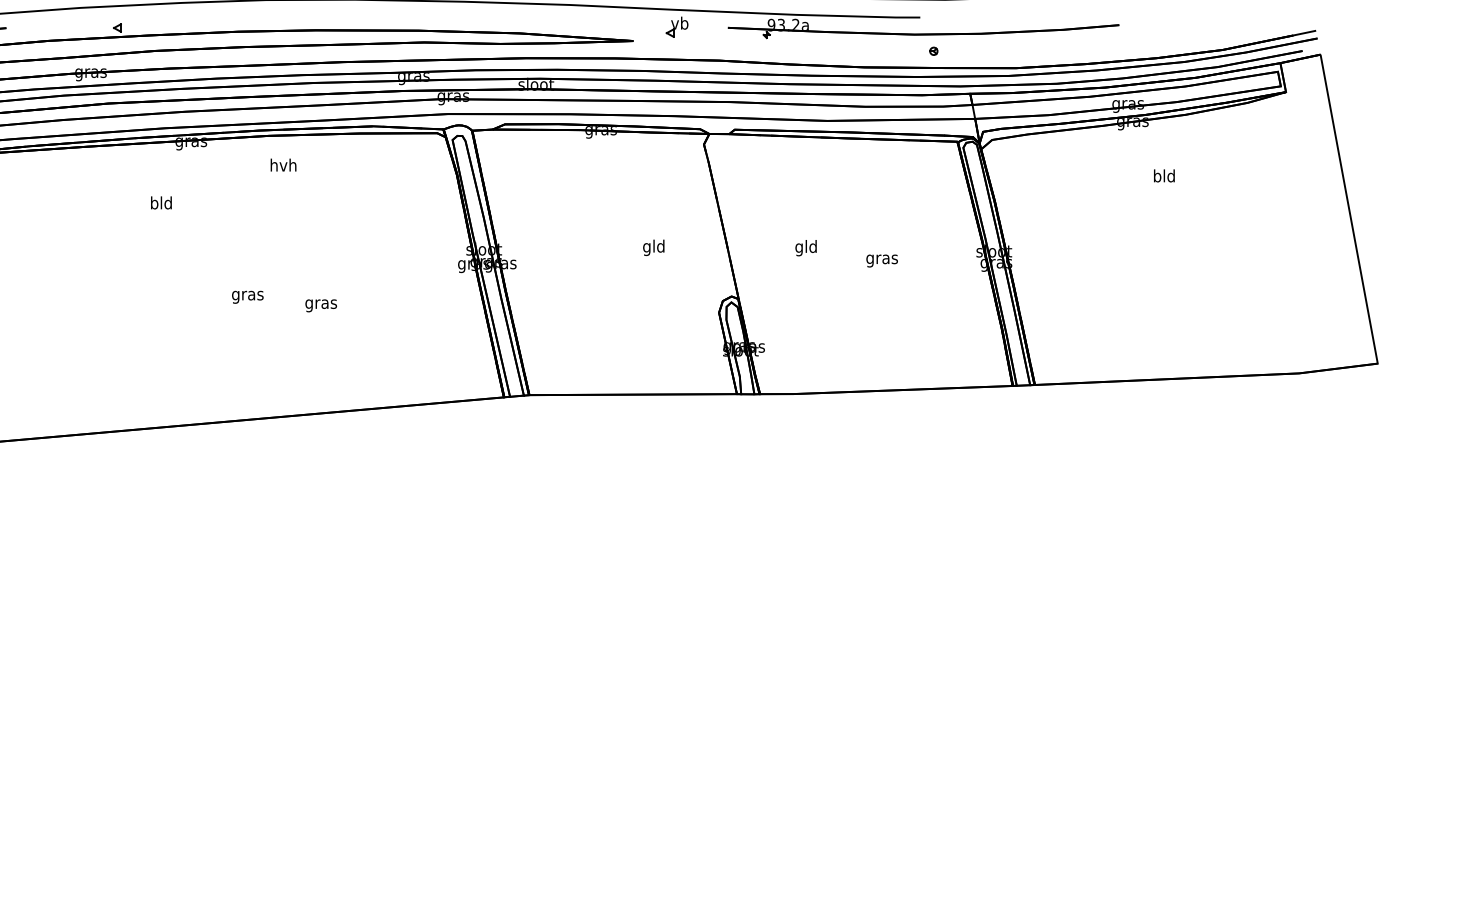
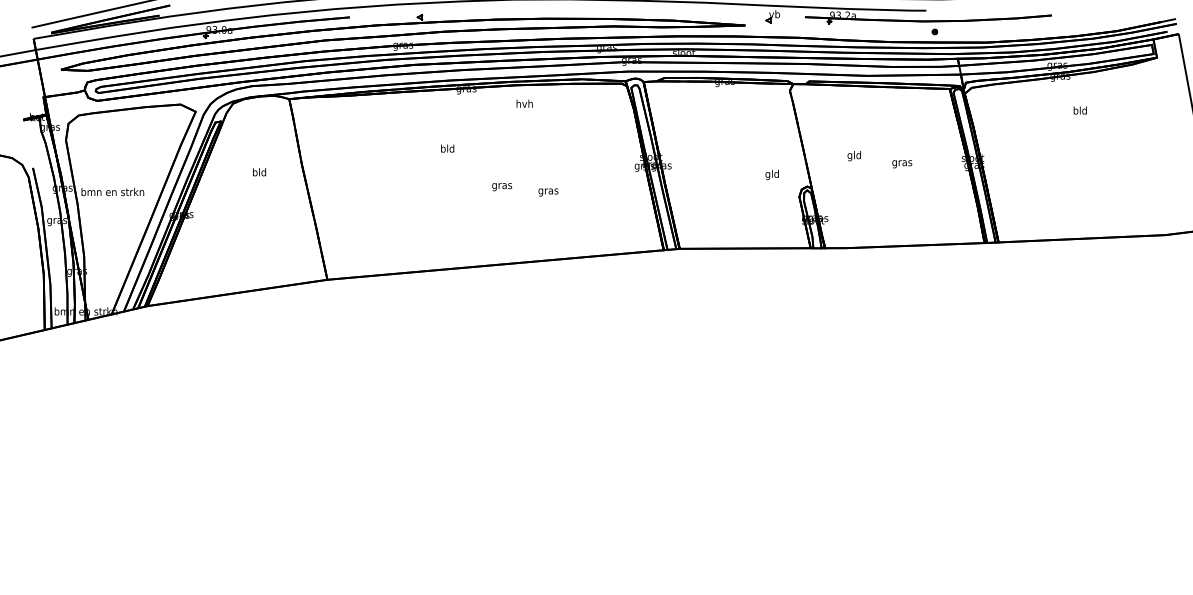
text: (161, 202) -> (447, 148), moved
text: (652, 247) -> (771, 174), moved

